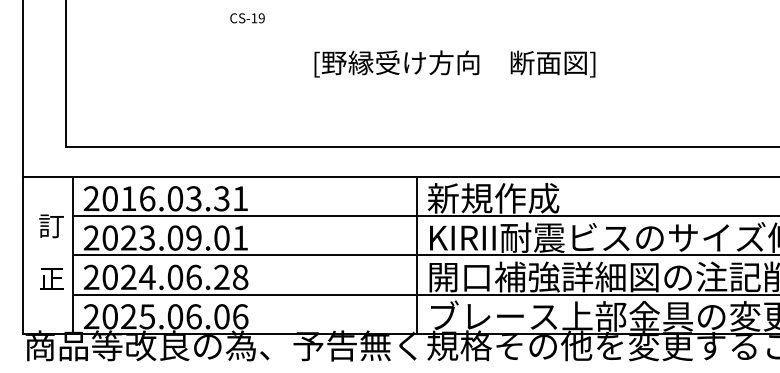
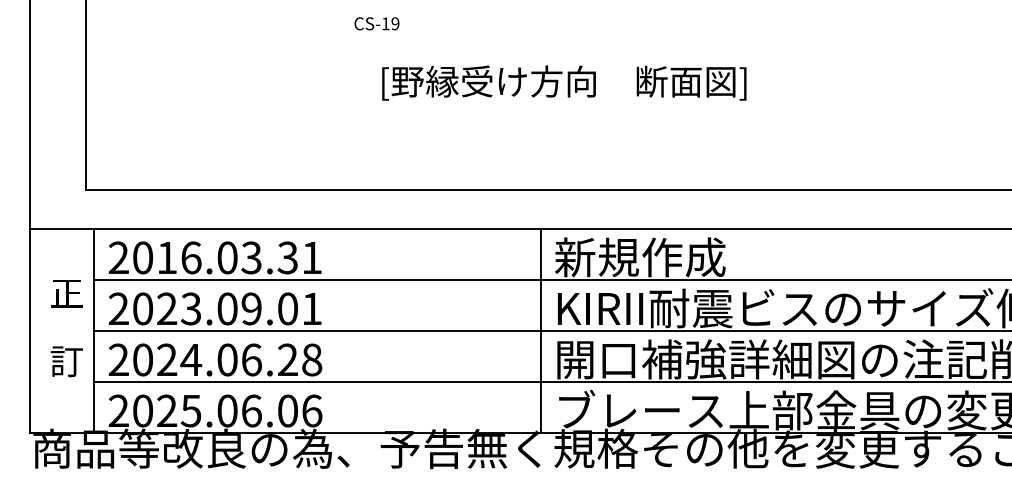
text: (247, 18) -> (376, 24), moved
text: (454, 63) -> (563, 82), moved
text: (51, 226) -> (66, 293), 訂 -> 正
text: (51, 278) -> (66, 361), 正 -> 訂

